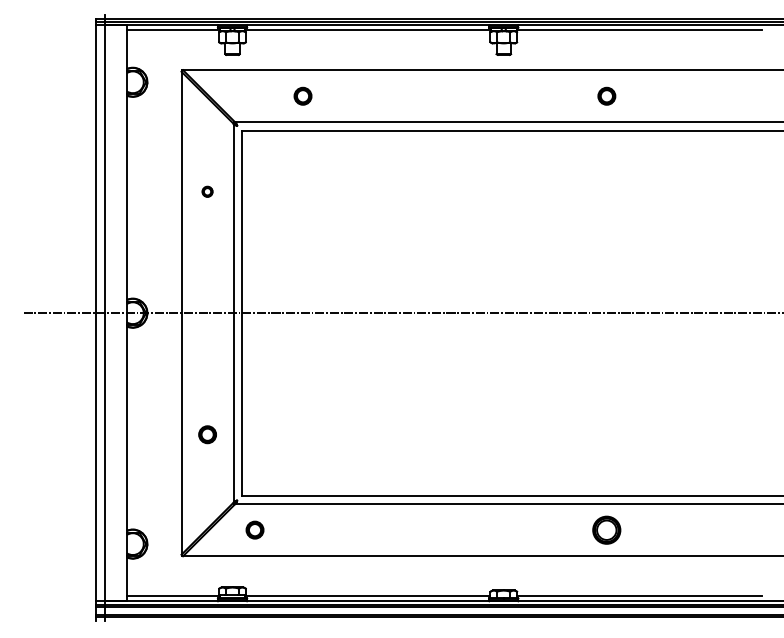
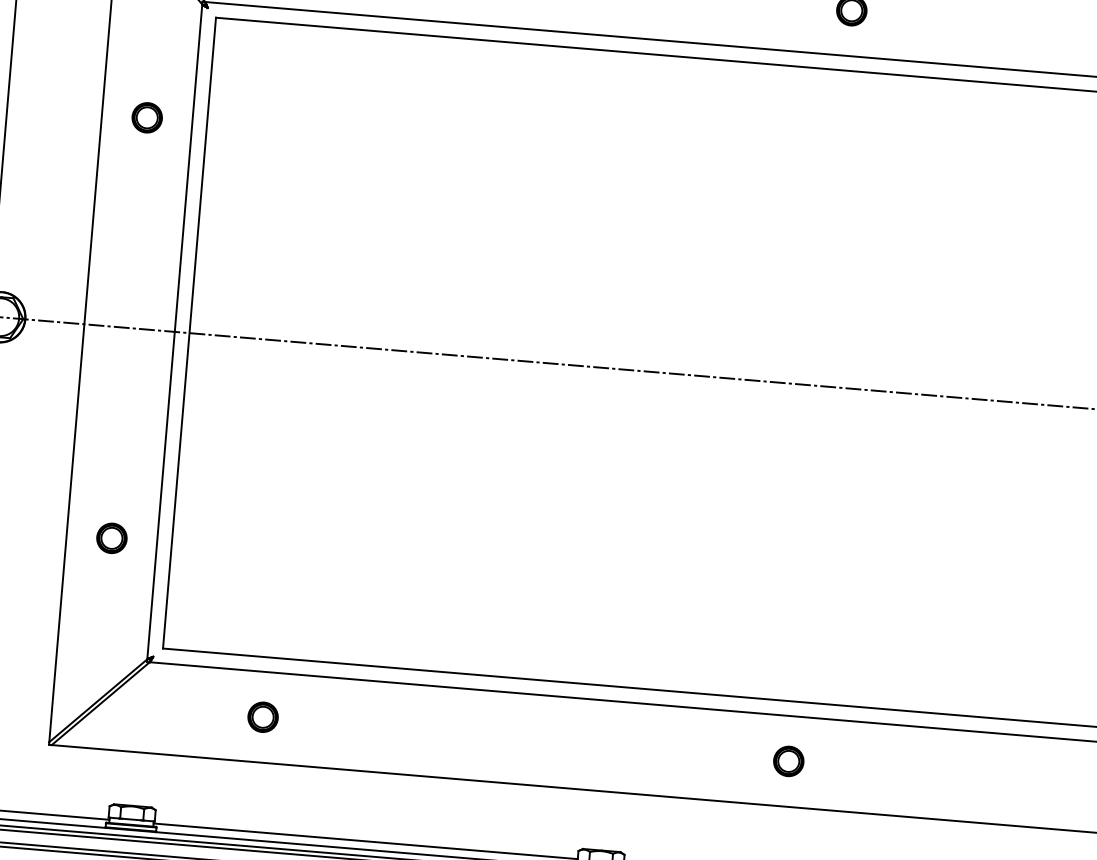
part: (207, 191) -> (147, 117), size x1.67
part: (254, 529) -> (262, 716), moved
part: (606, 529) -> (788, 760), size x0.62

